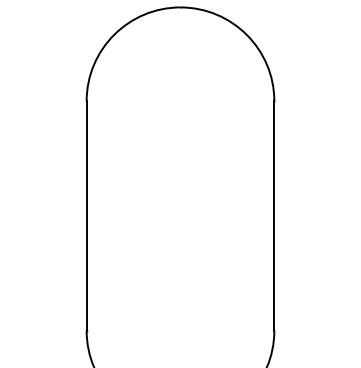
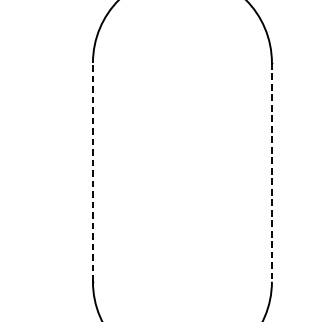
line: (86, 216) -> (92, 172), solid -> dashed
line: (274, 216) -> (272, 172), solid -> dashed

